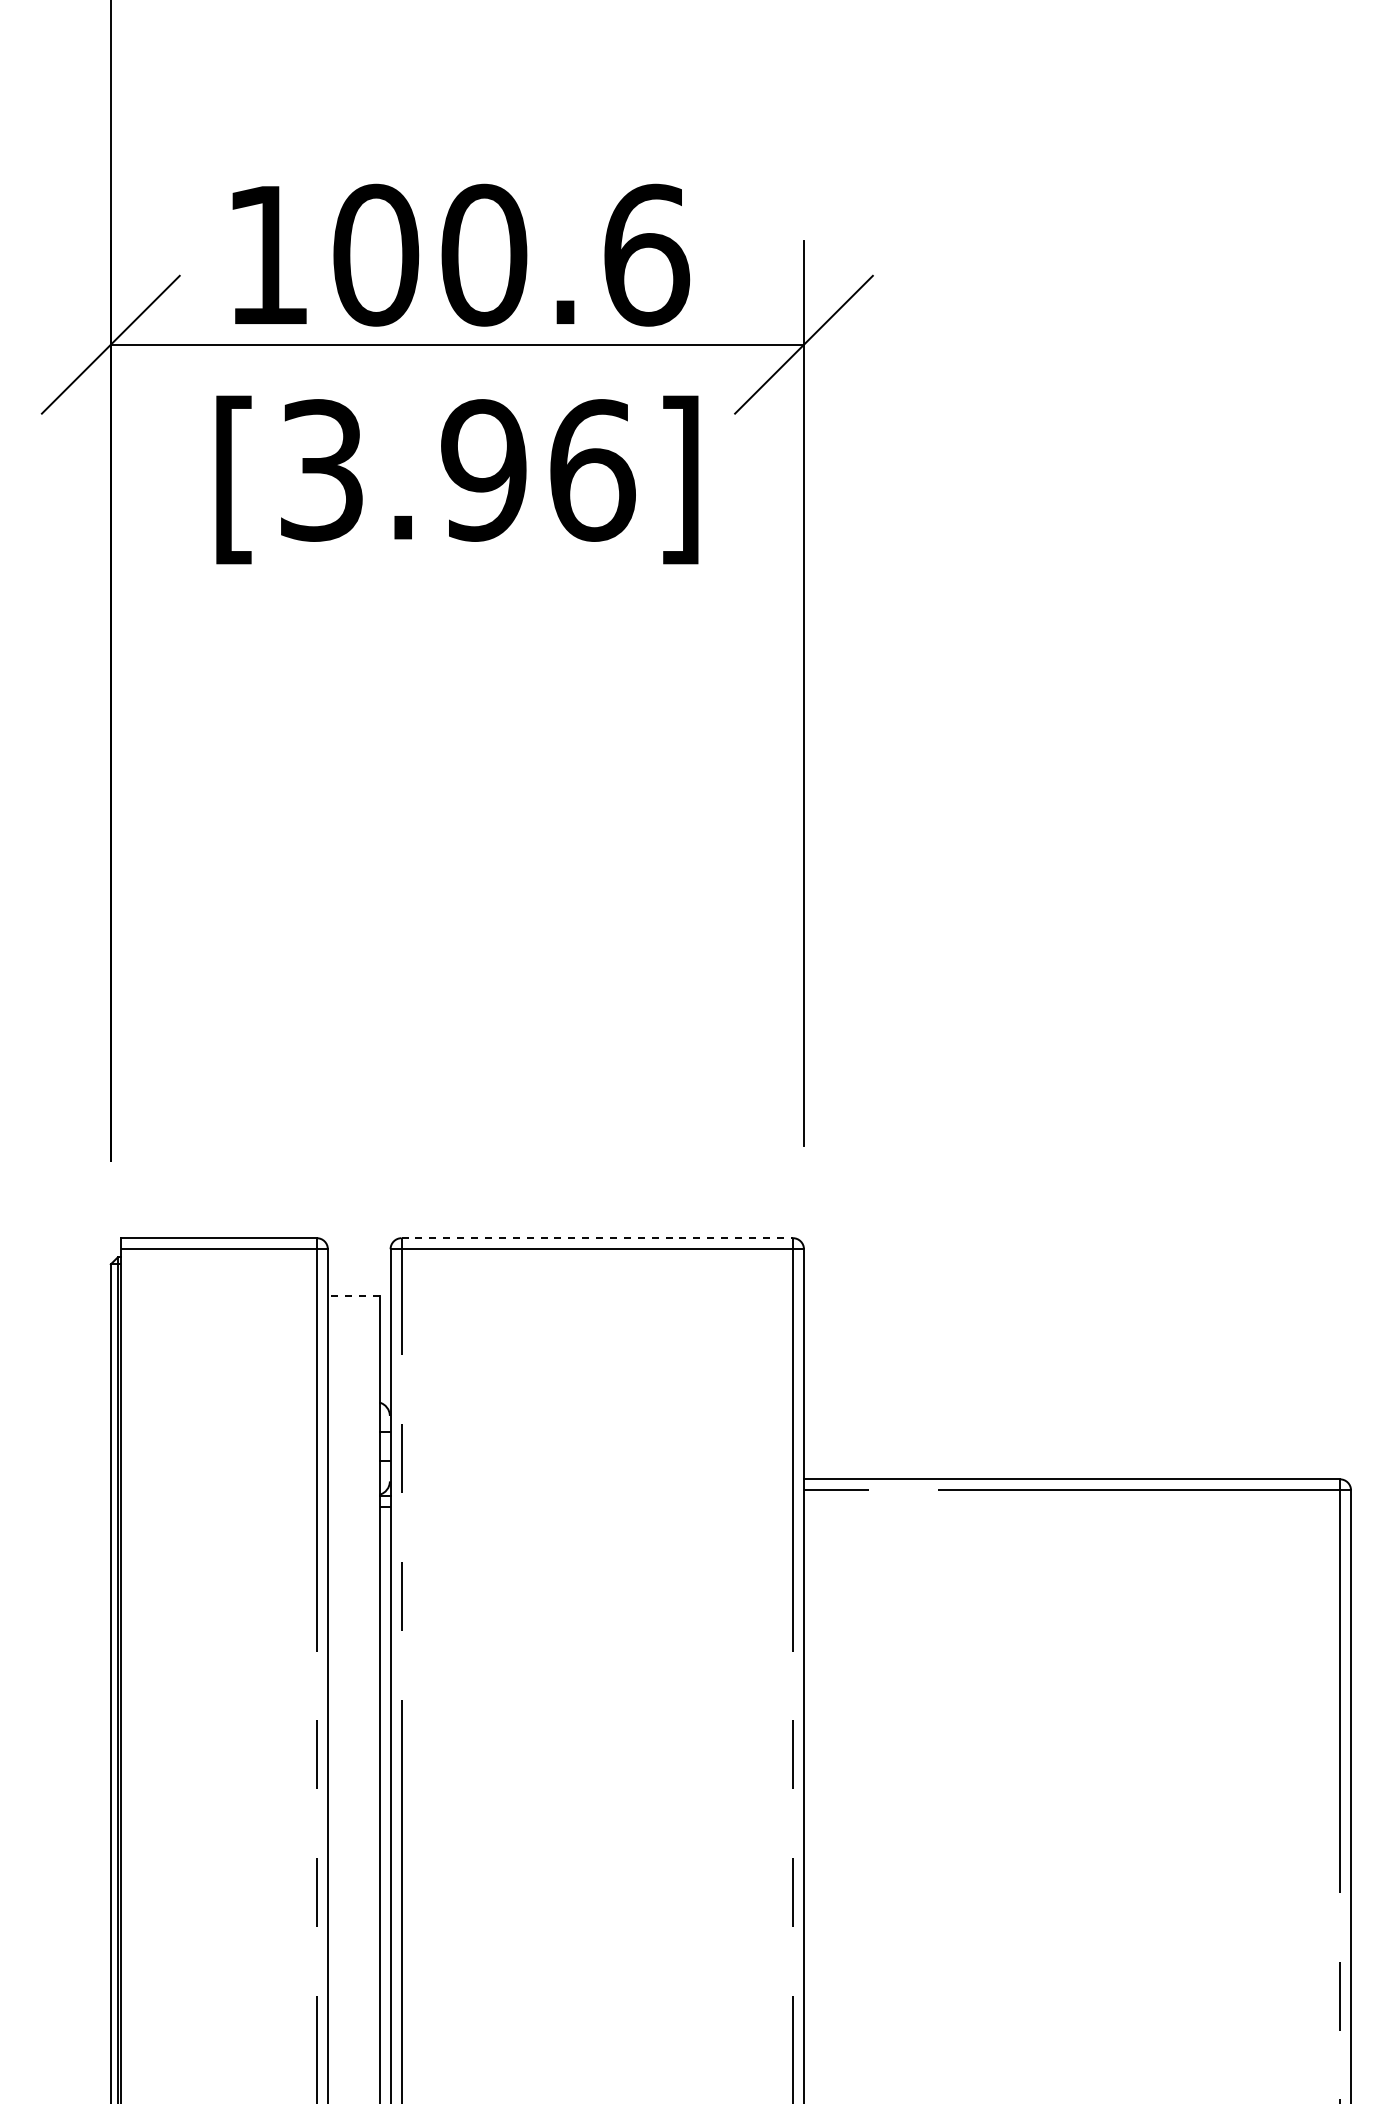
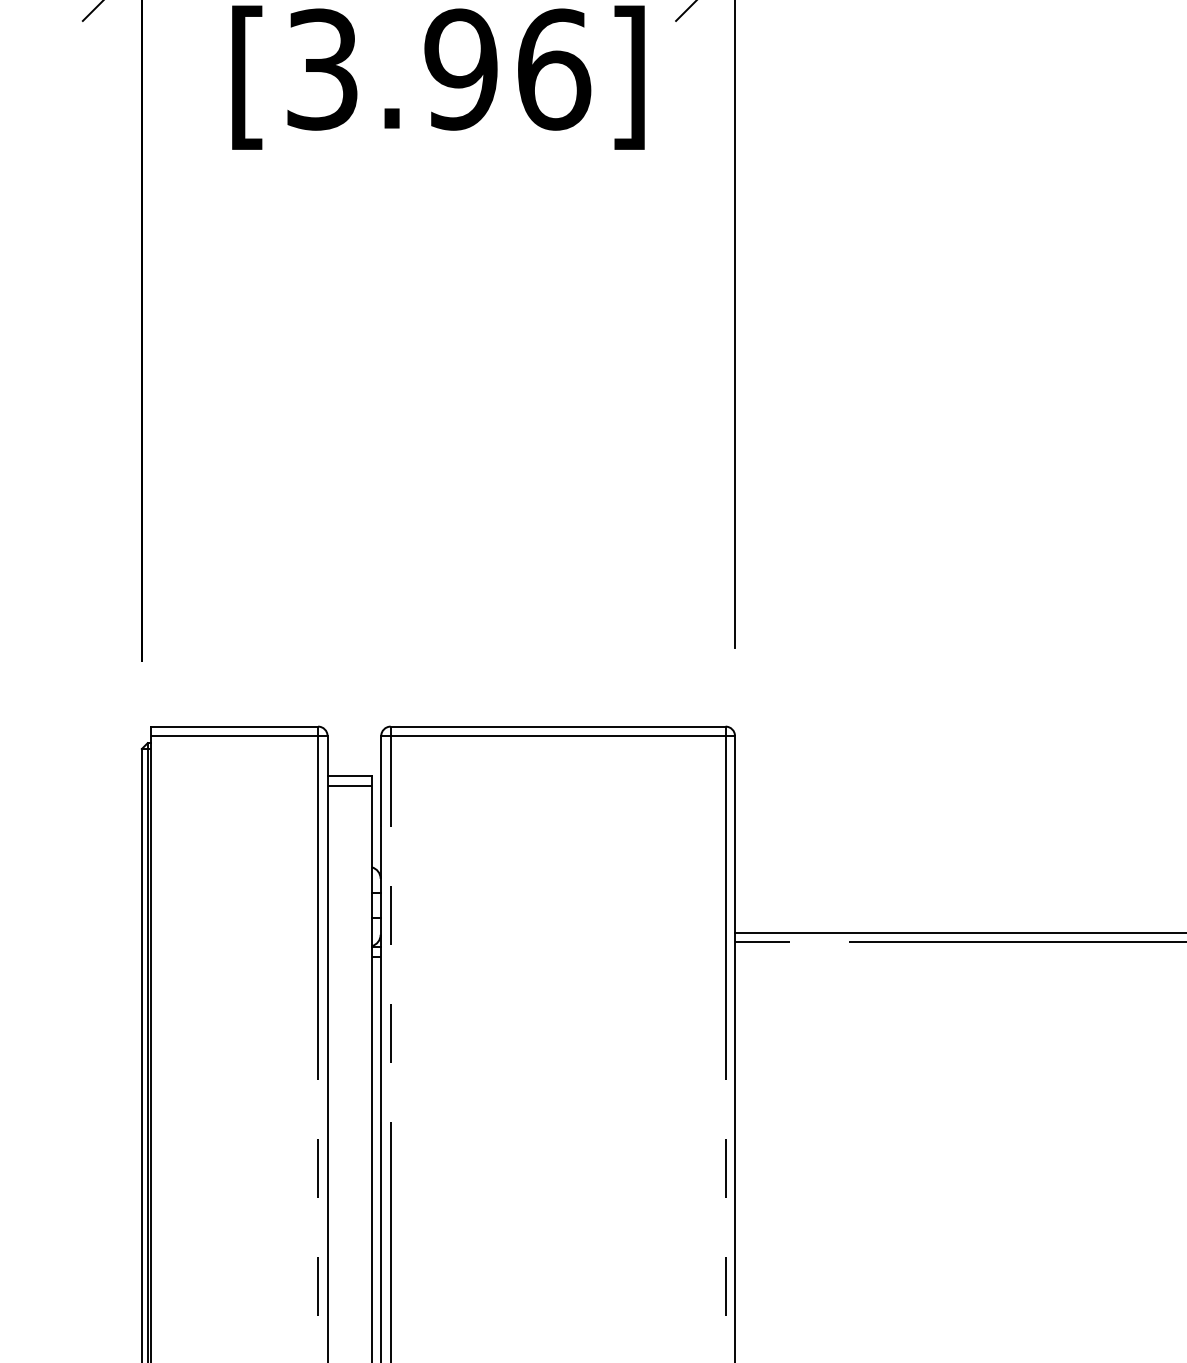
line: (597, 1238) -> (558, 726), dashed -> solid
line: (353, 1296) -> (349, 776), dashed -> solid
line: (353, 1307) -> (349, 785), added

